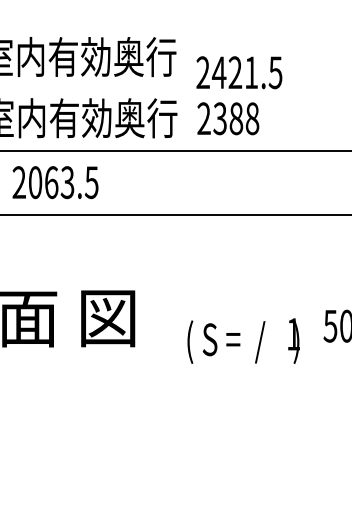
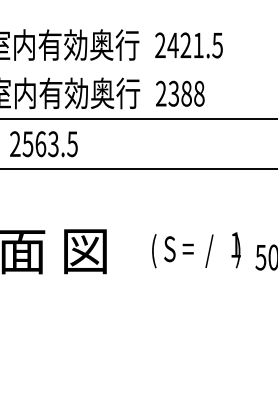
text: (238, 72) -> (188, 45), moved
text: (34, 182) -> (27, 144), 2063.5 -> 2563.5
text: (243, 341) -> (196, 250), moved

